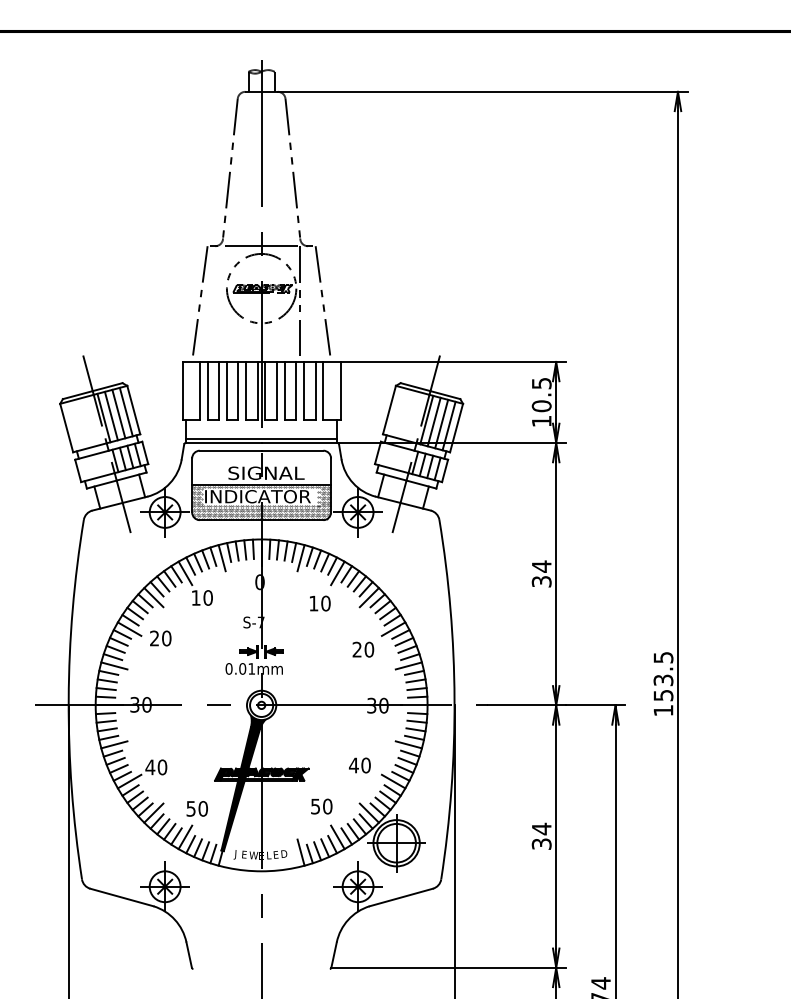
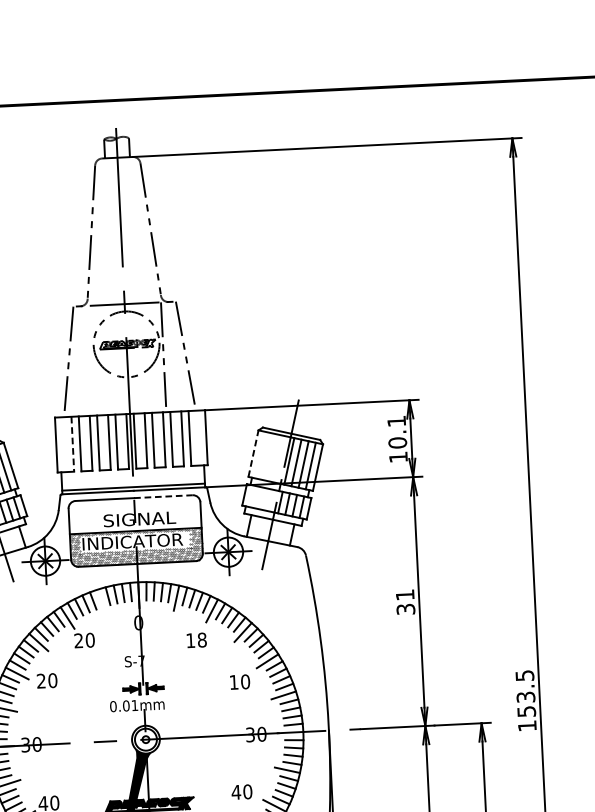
text: (541, 383) -> (396, 421), 10.5 -> 10.1
line: (199, 390) -> (72, 443), solid -> dashed
line: (389, 409) -> (253, 453), solid -> dashed
line: (292, 450) -> (163, 496), solid -> dashed
line: (221, 558) -> (101, 602), removed
text: (541, 566) -> (404, 594), 34 -> 31
text: (195, 597) -> (78, 640), 10 -> 20
text: (325, 603) -> (201, 640), 10 -> 18
text: (356, 649) -> (233, 682), 20 -> 10

